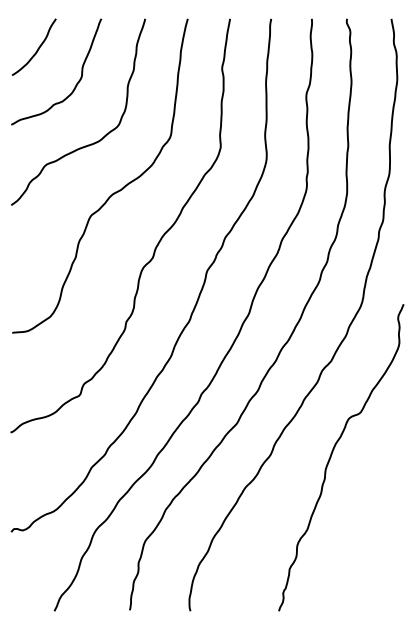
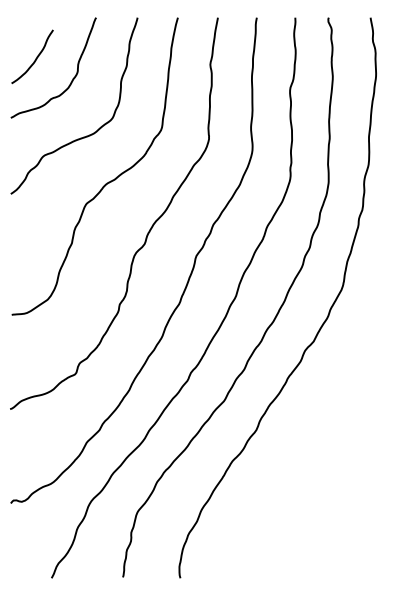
curve: (37, 48) -> (35, 58), moved
curve: (333, 452) -> (315, 428), removed

